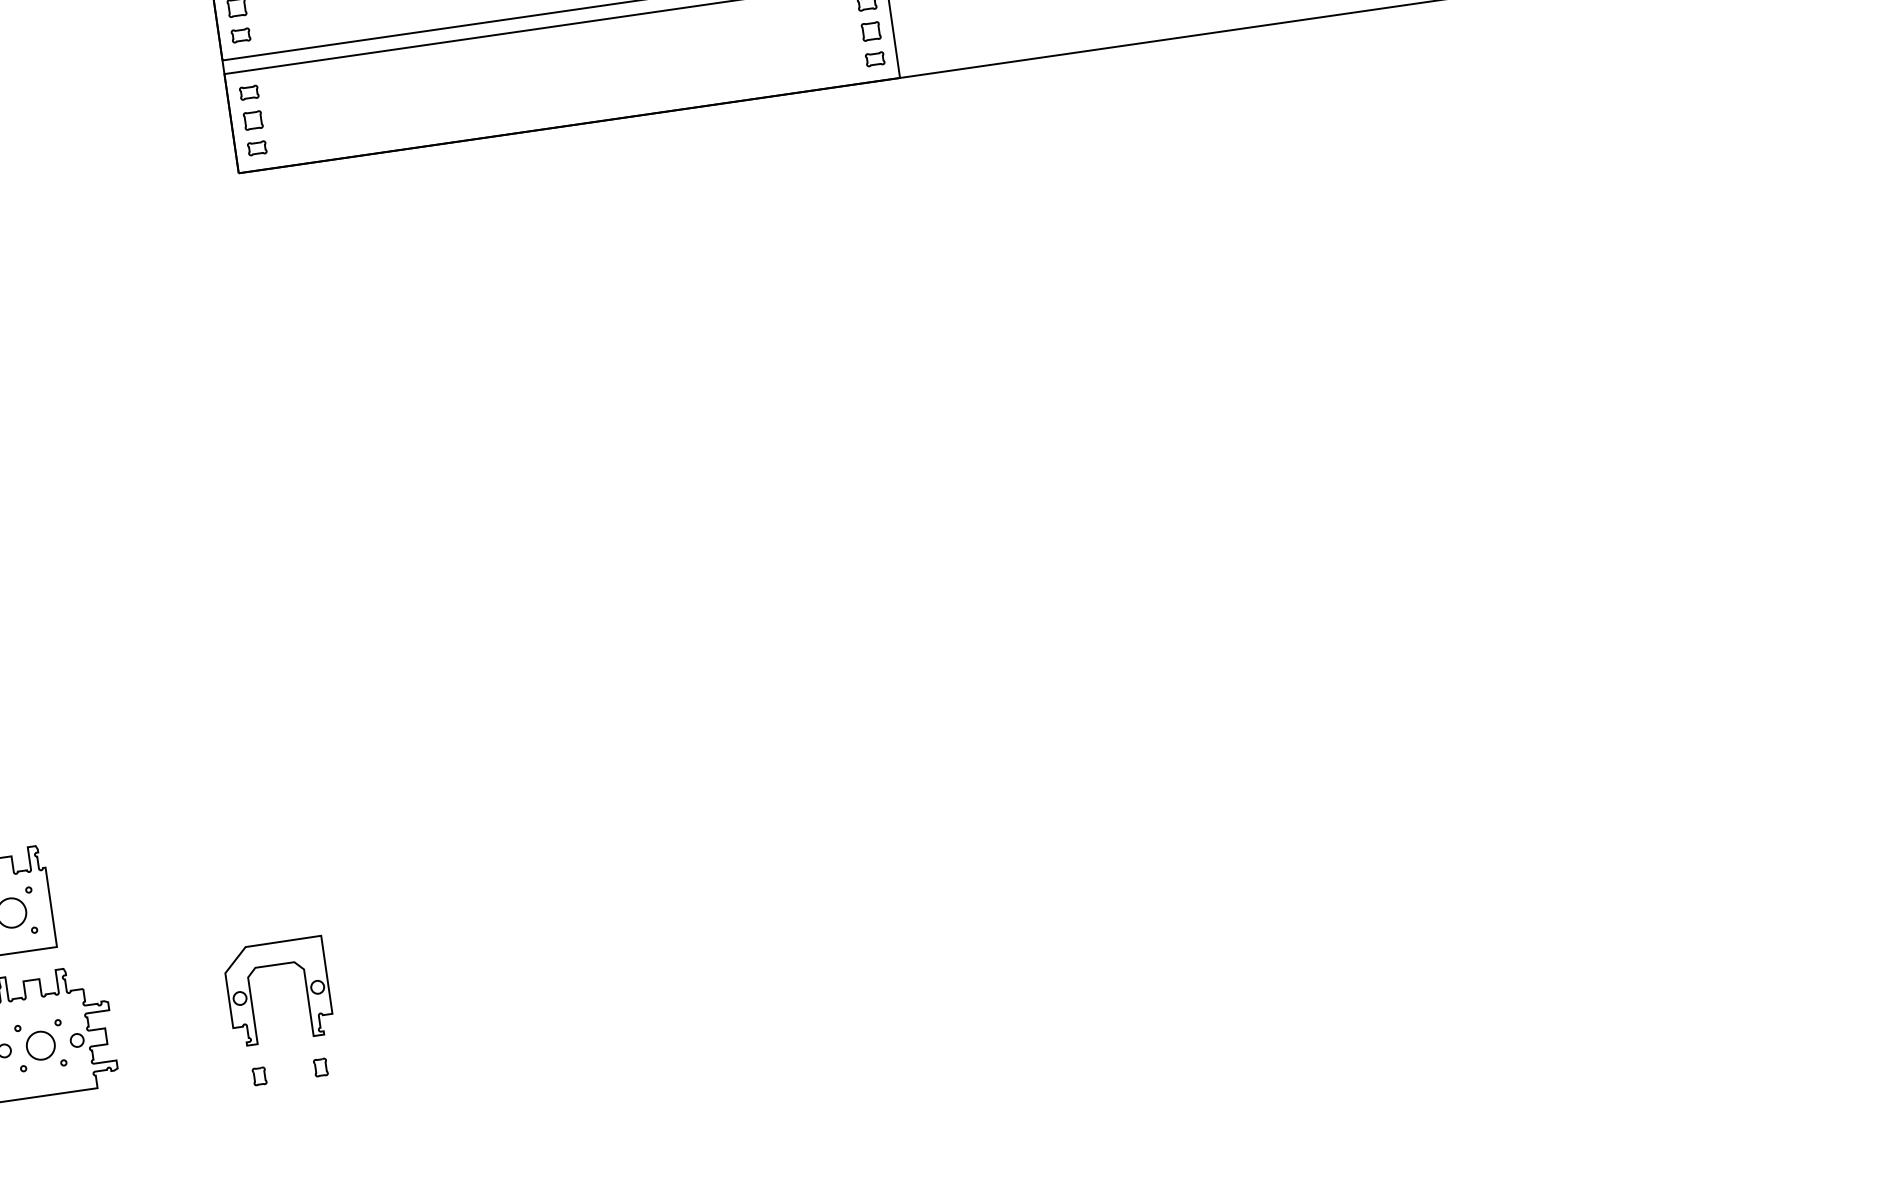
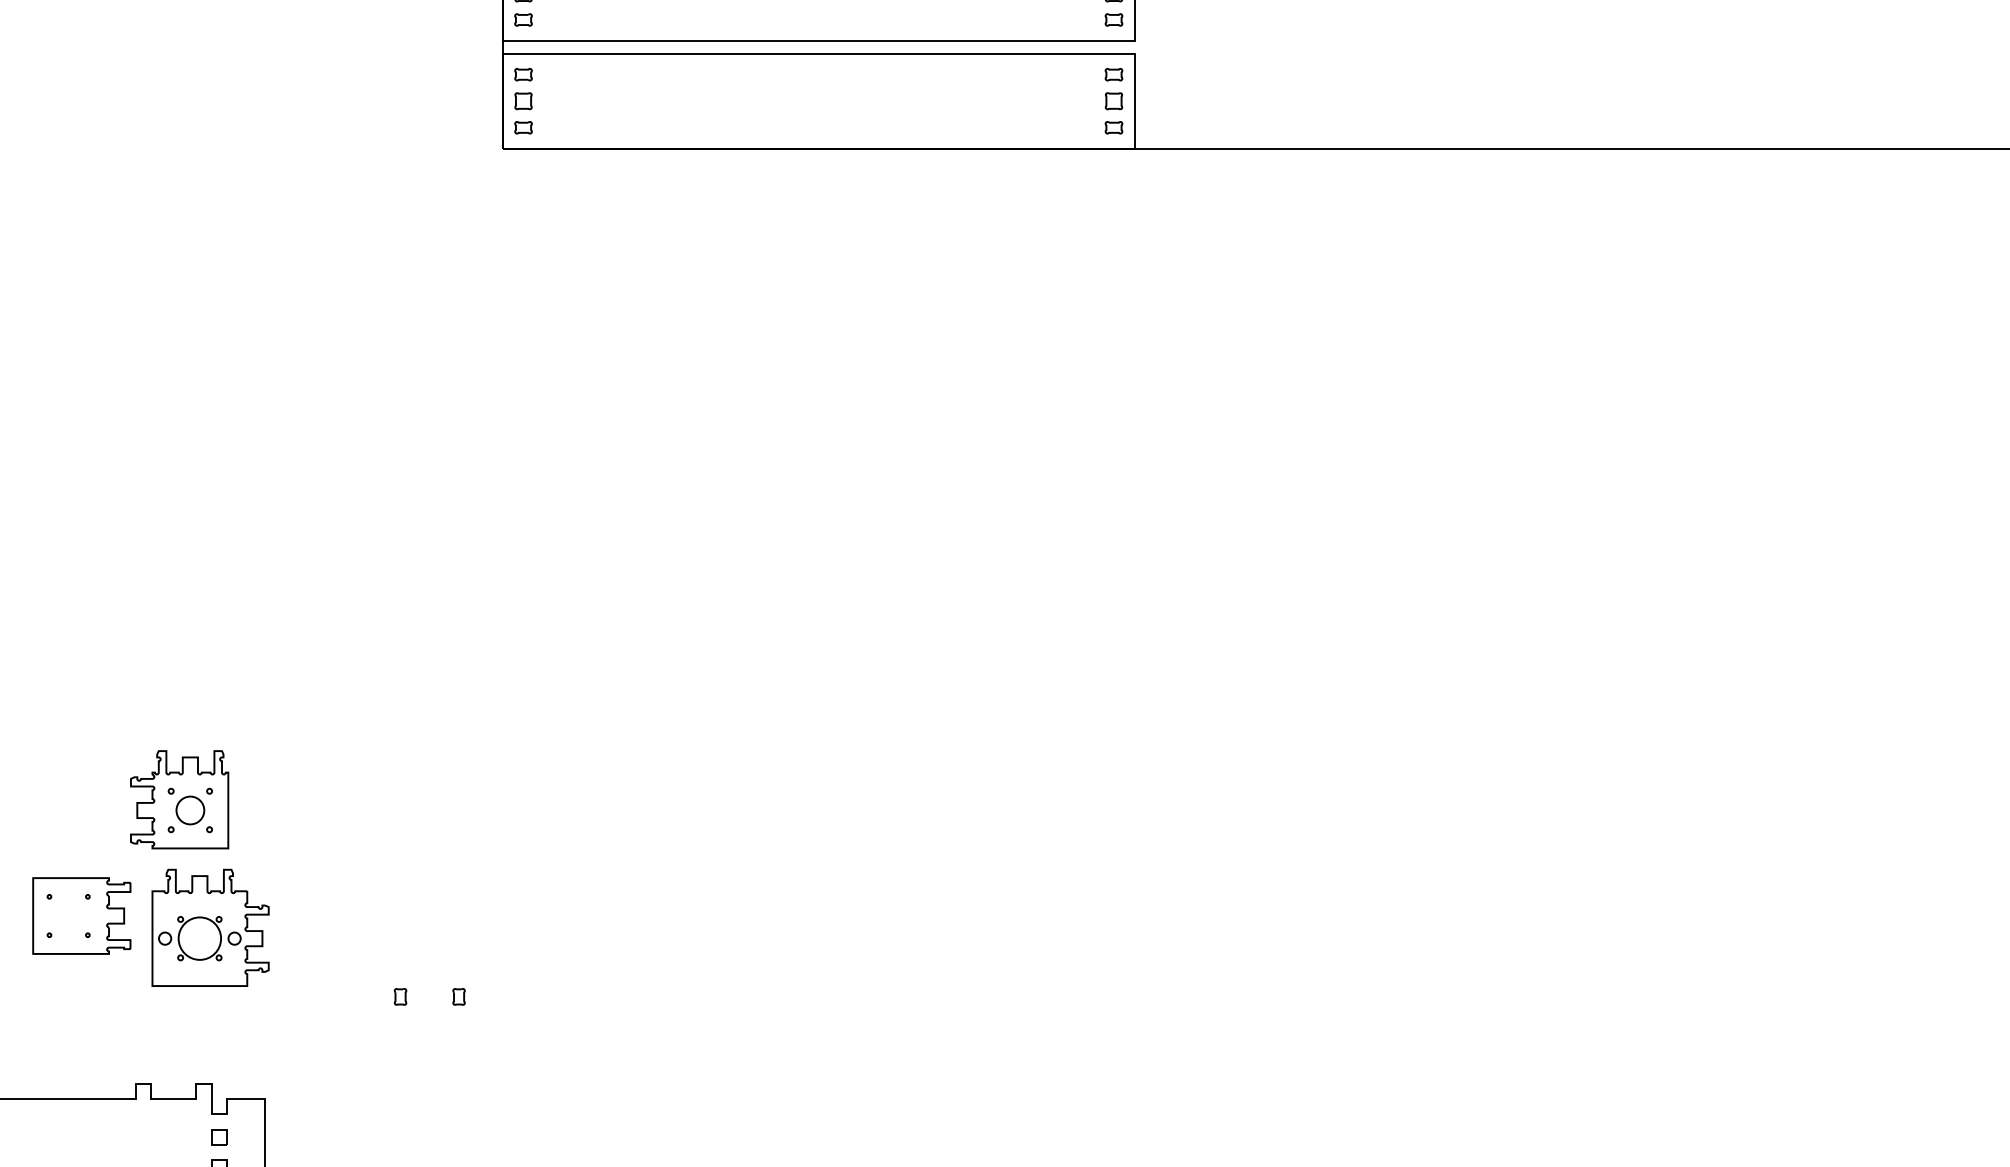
part: (274, 965) -> (429, 895), removed
circle: (40, 1045) -> (199, 938), size x1.6

